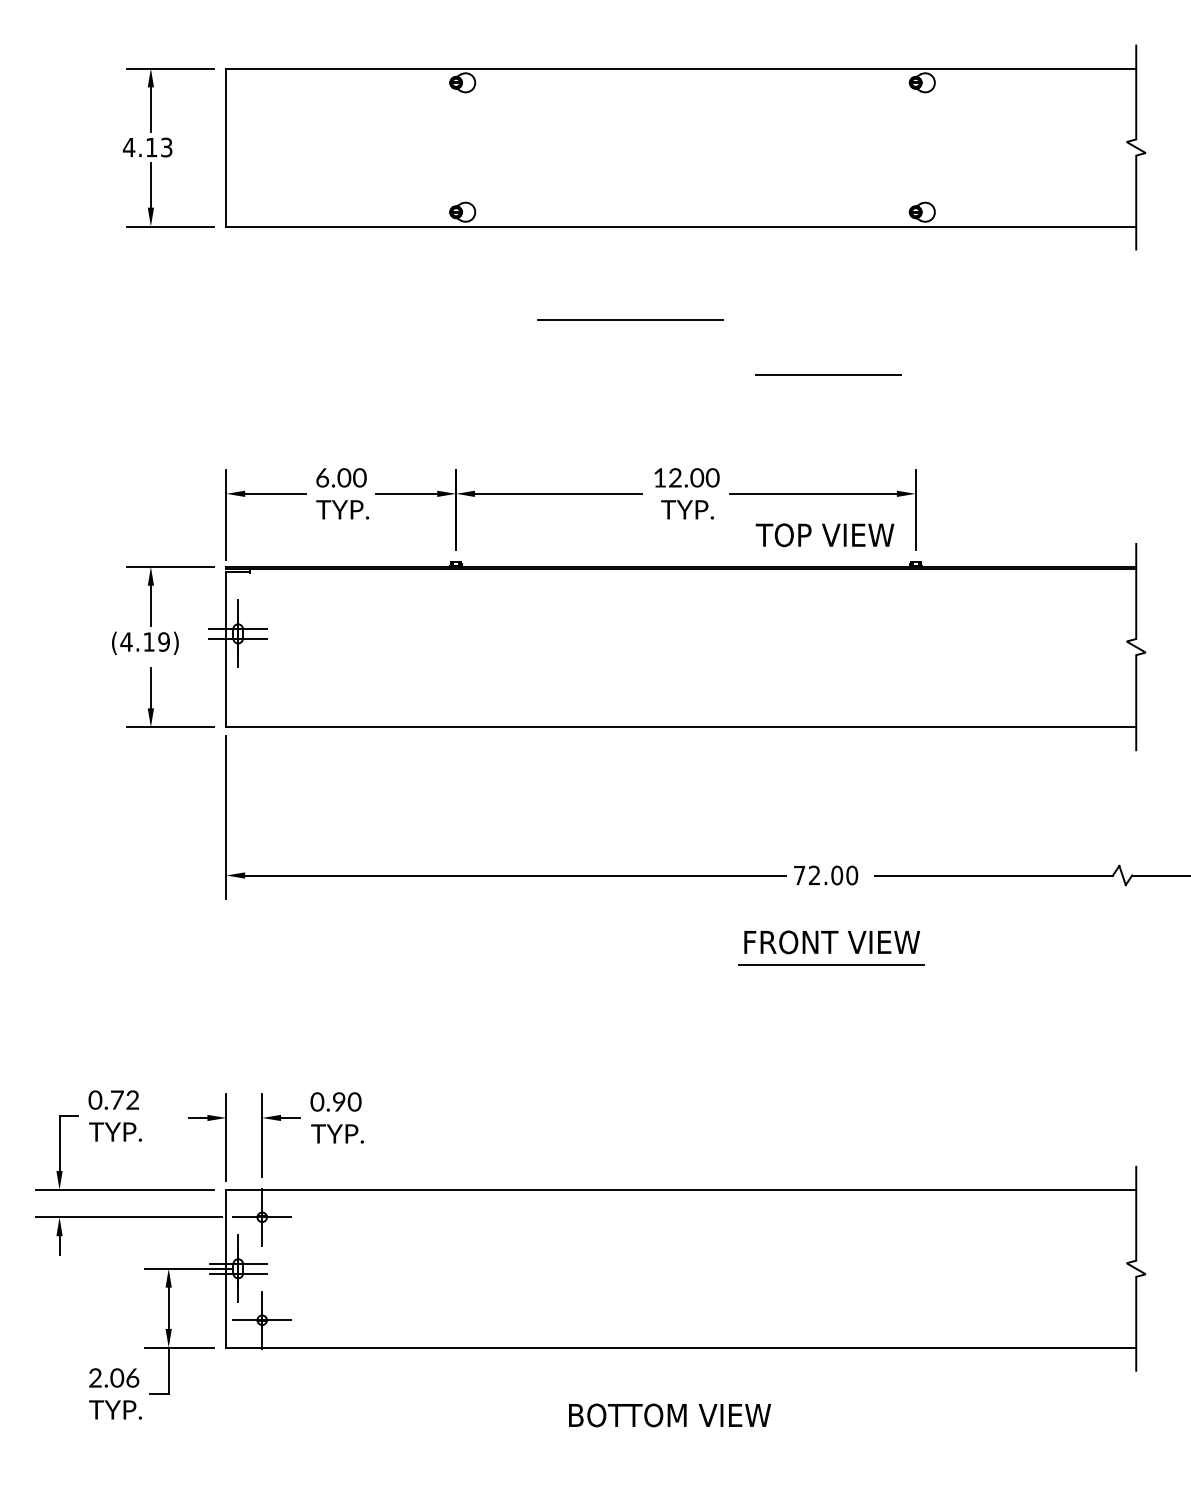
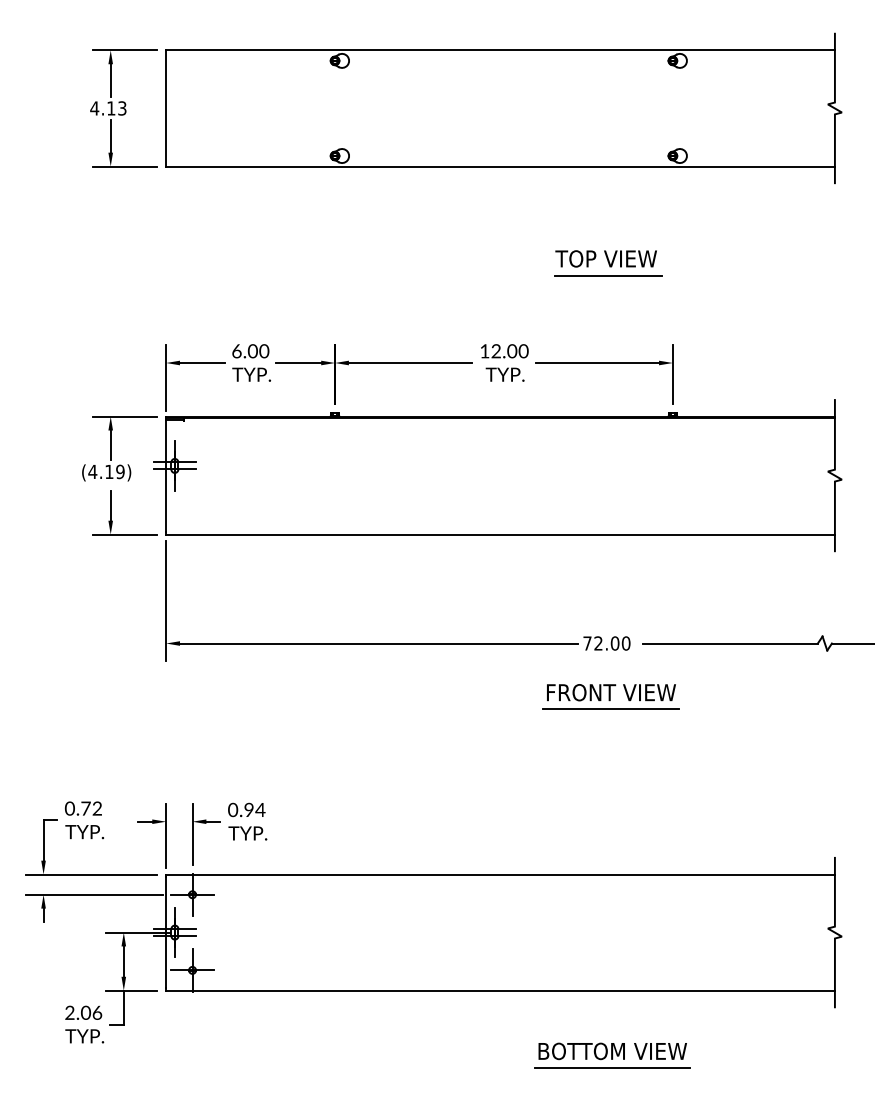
line: (630, 319) -> (463, 234), removed
text: (824, 535) -> (605, 259), moved
text: (354, 1101) -> (260, 809), 0.90 -> 0.94
text: (669, 1415) -> (612, 1051), moved
line: (833, 1453) -> (612, 1068), added

